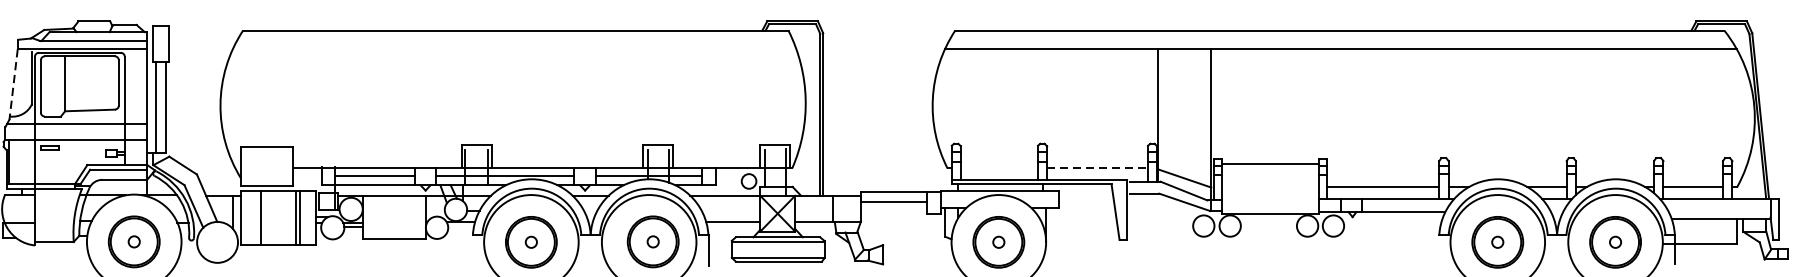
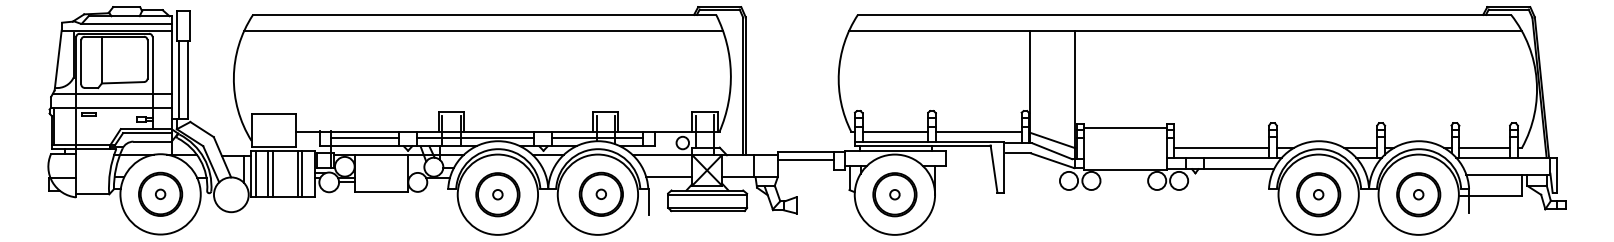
line: (514, 48) -> (483, 30), added
line: (14, 85) -> (58, 61), dashed -> solid
line: (999, 169) -> (895, 132), added
line: (1097, 169) -> (978, 132), dashed -> solid
line: (245, 217) -> (255, 173), added
line: (267, 217) -> (273, 173), added

